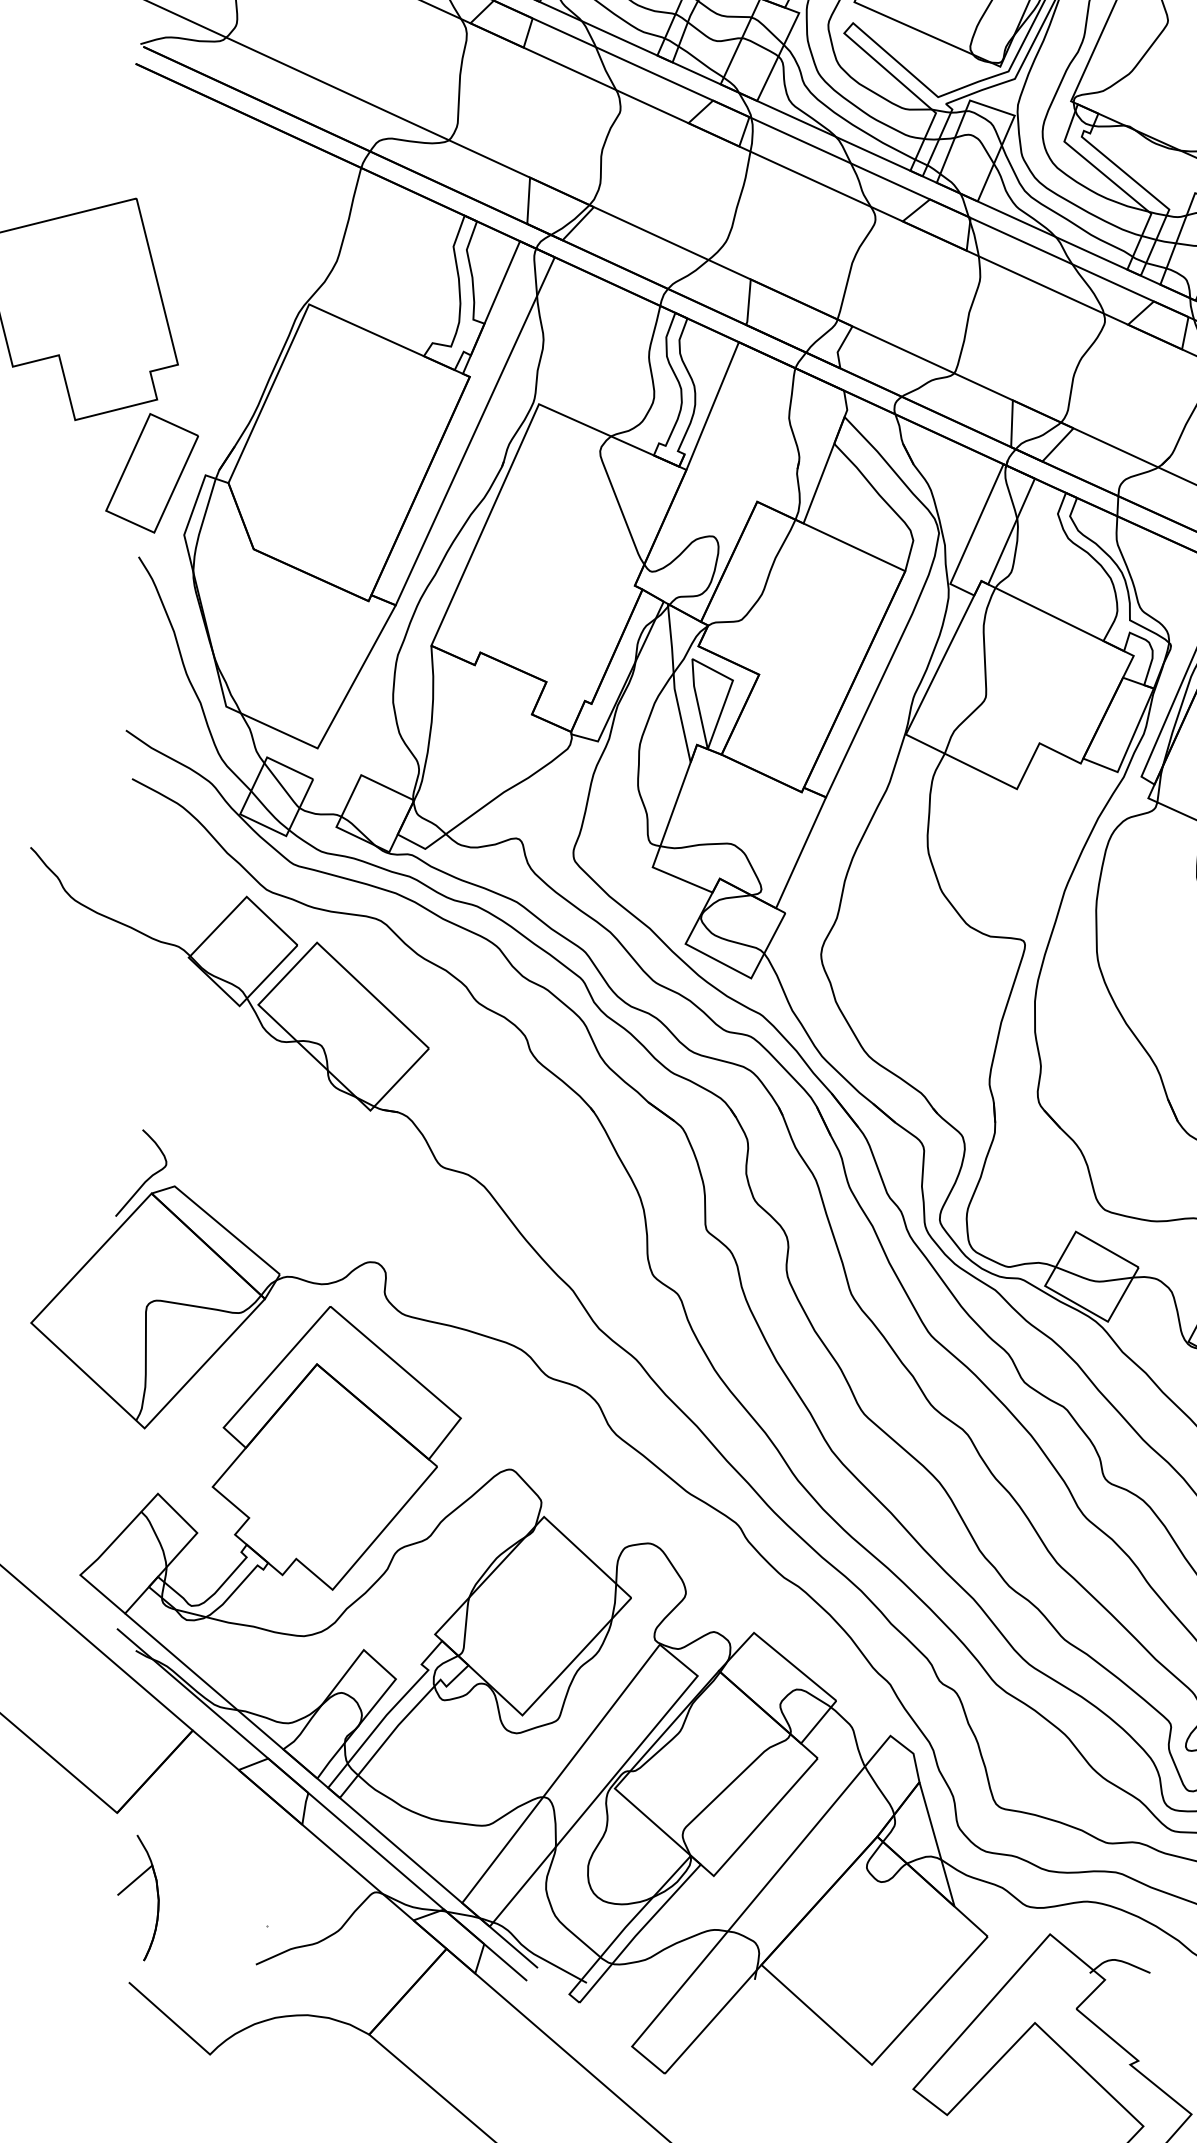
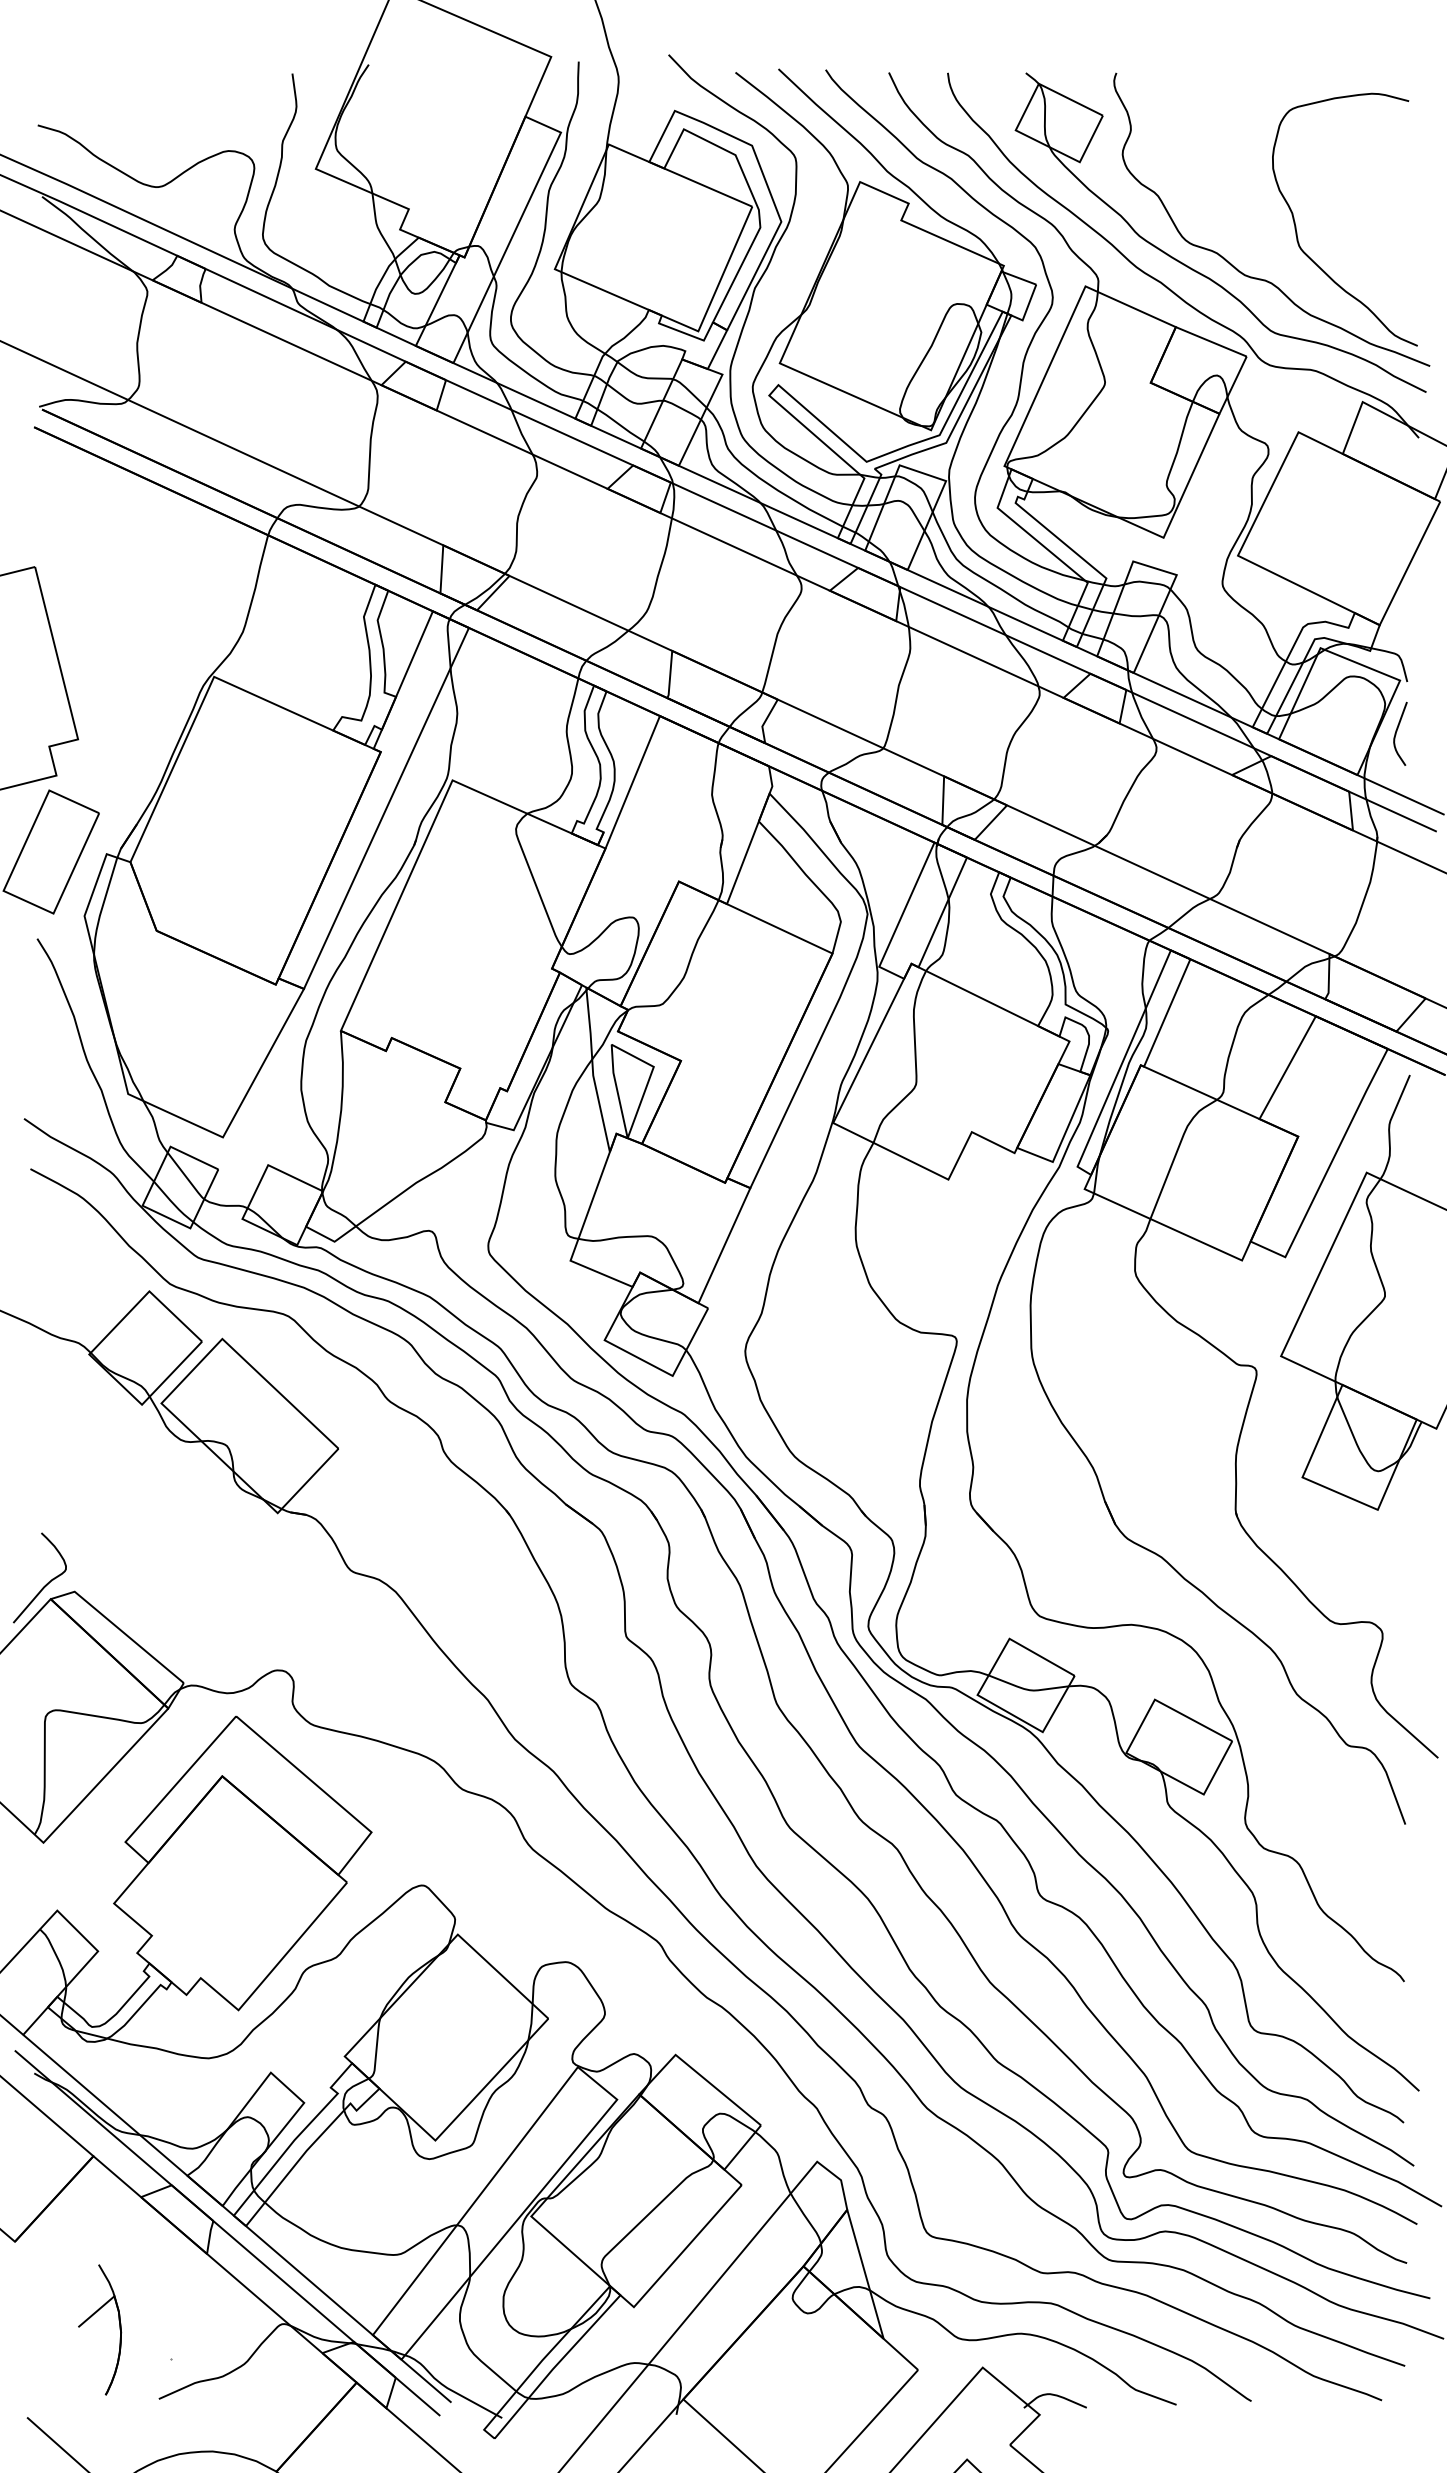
part: (129, 1886) -> (90, 2318), moved

